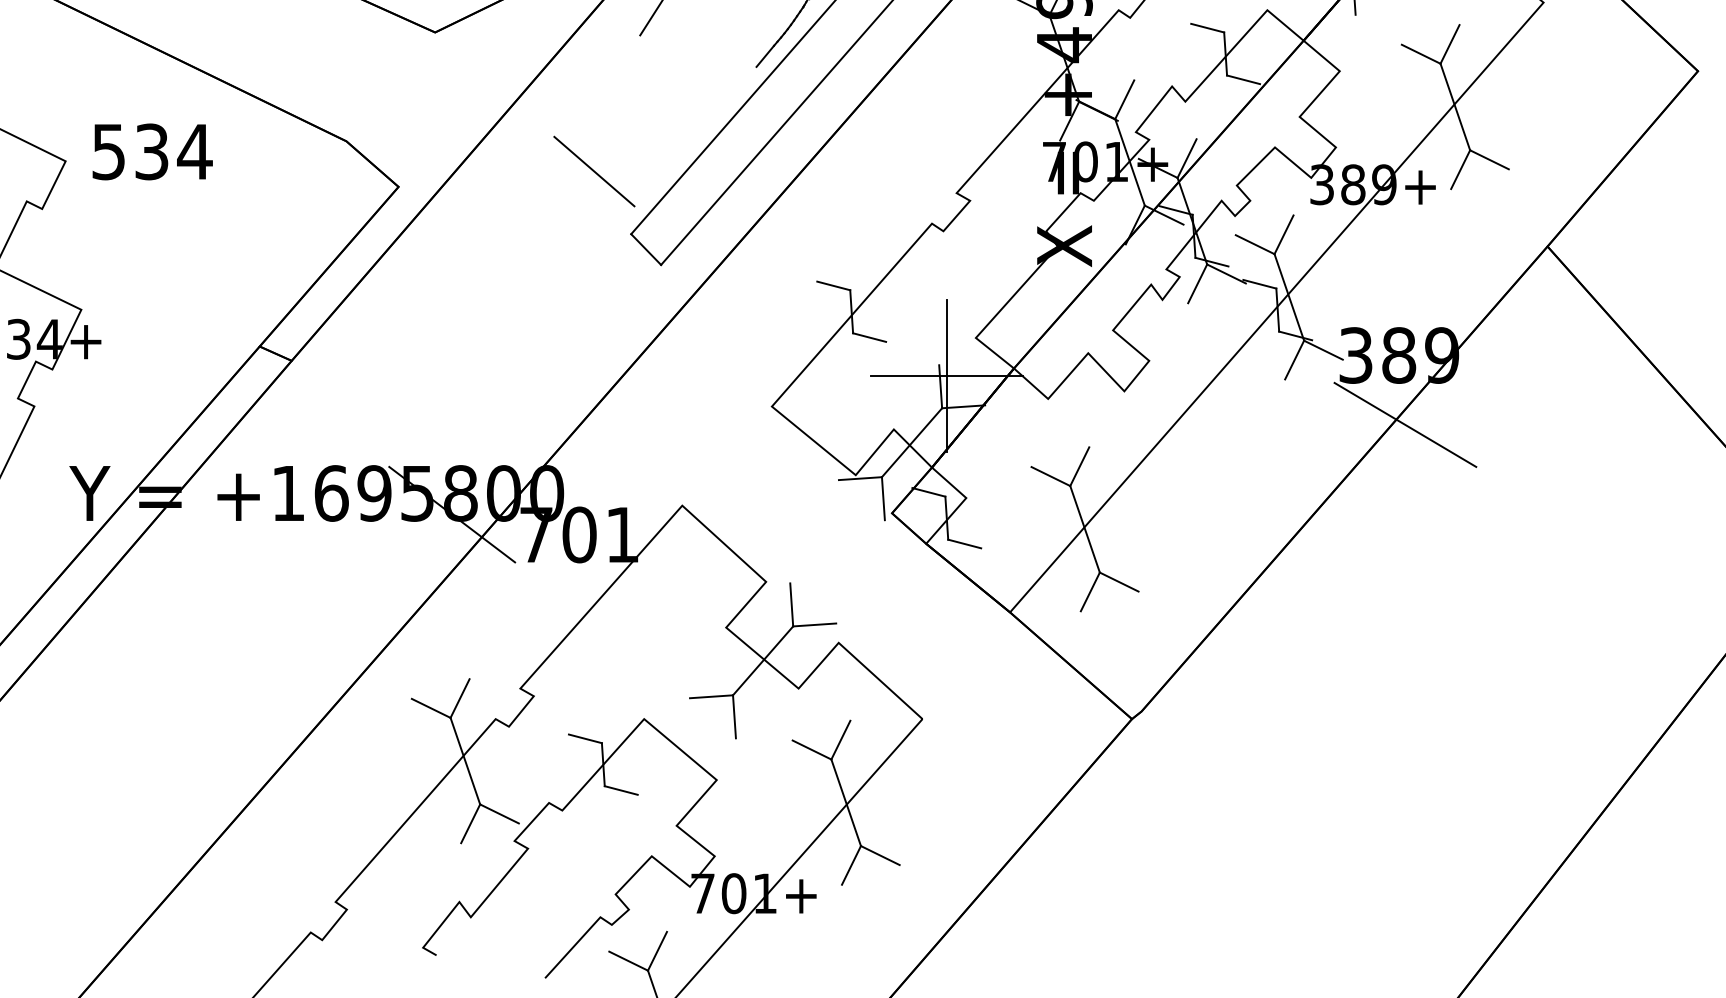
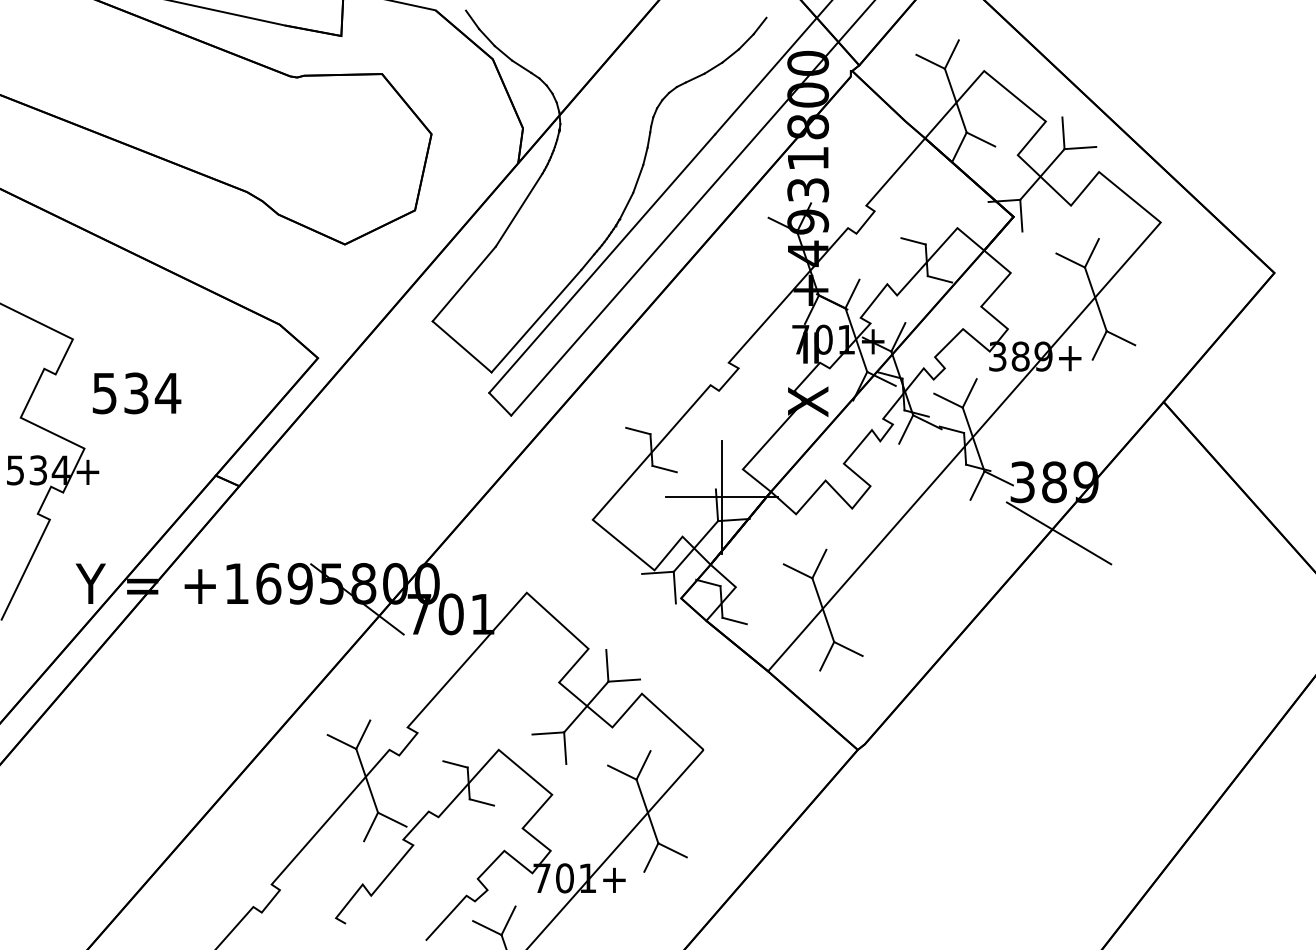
line: (596, 85) -> (463, 283), added
line: (695, 135) -> (536, 320), added
text: (152, 152) -> (136, 393), moved

